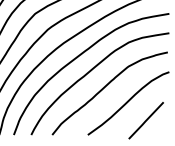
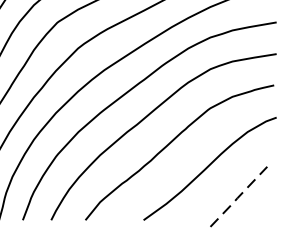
line: (145, 121) -> (237, 198), solid -> dashed

